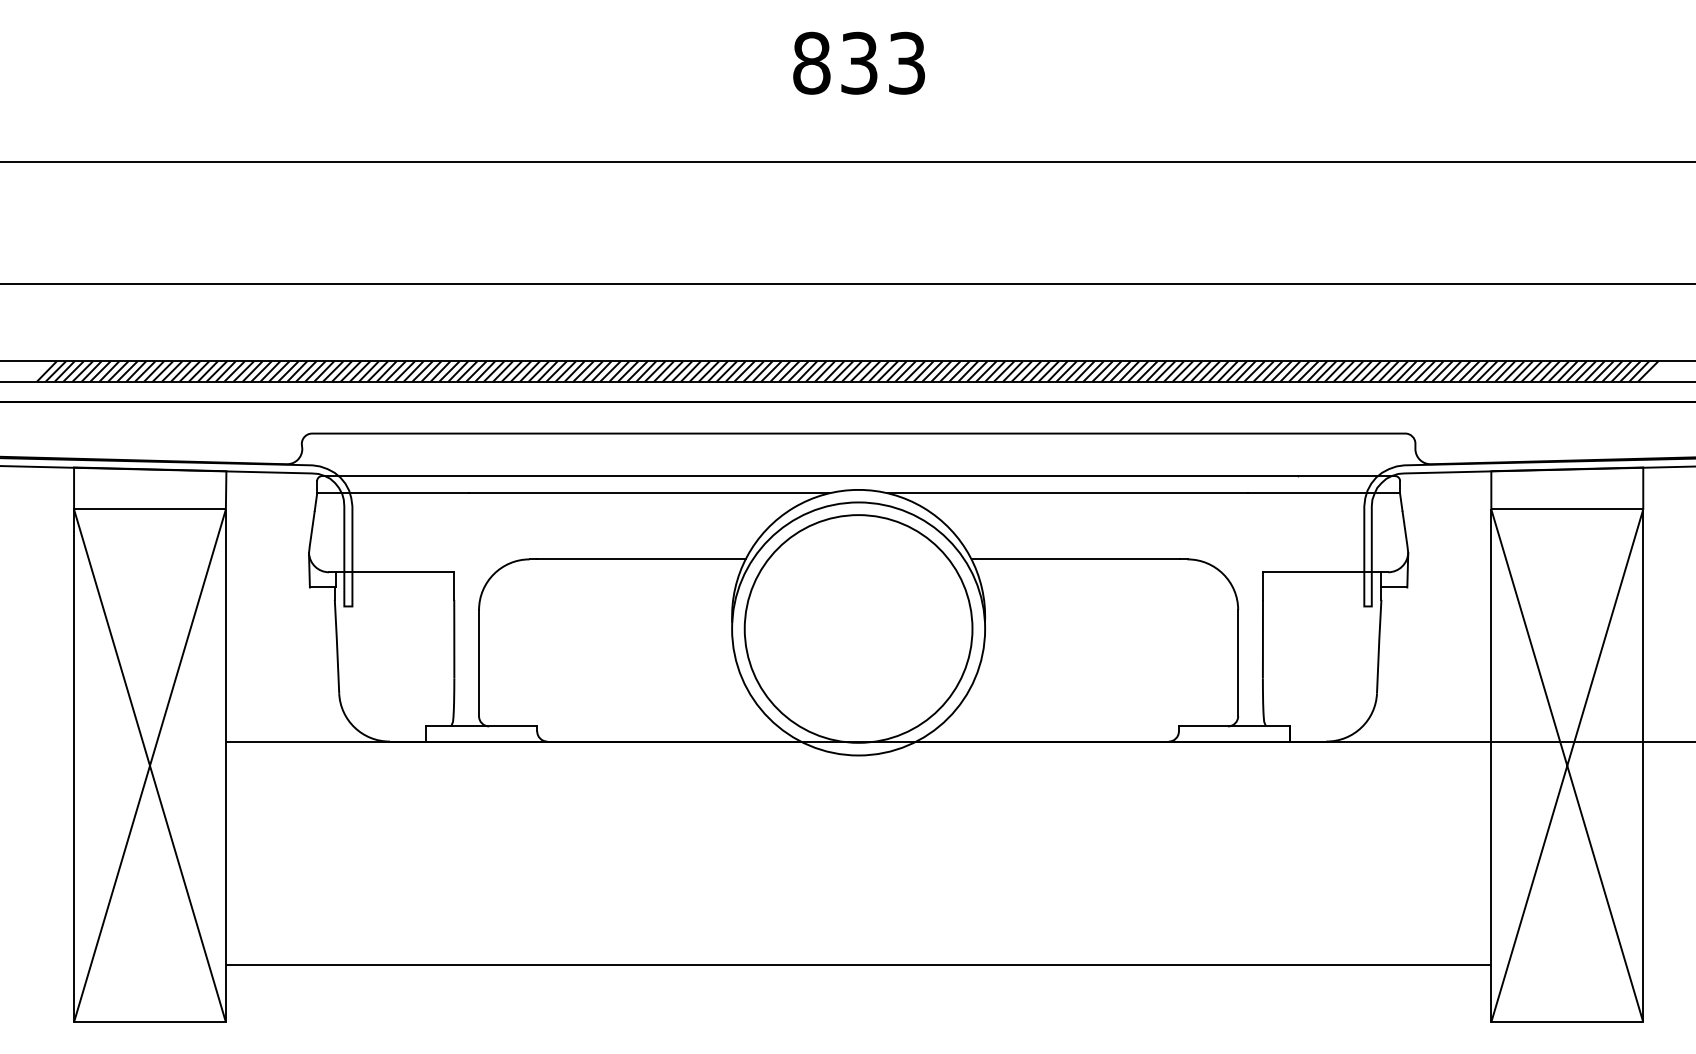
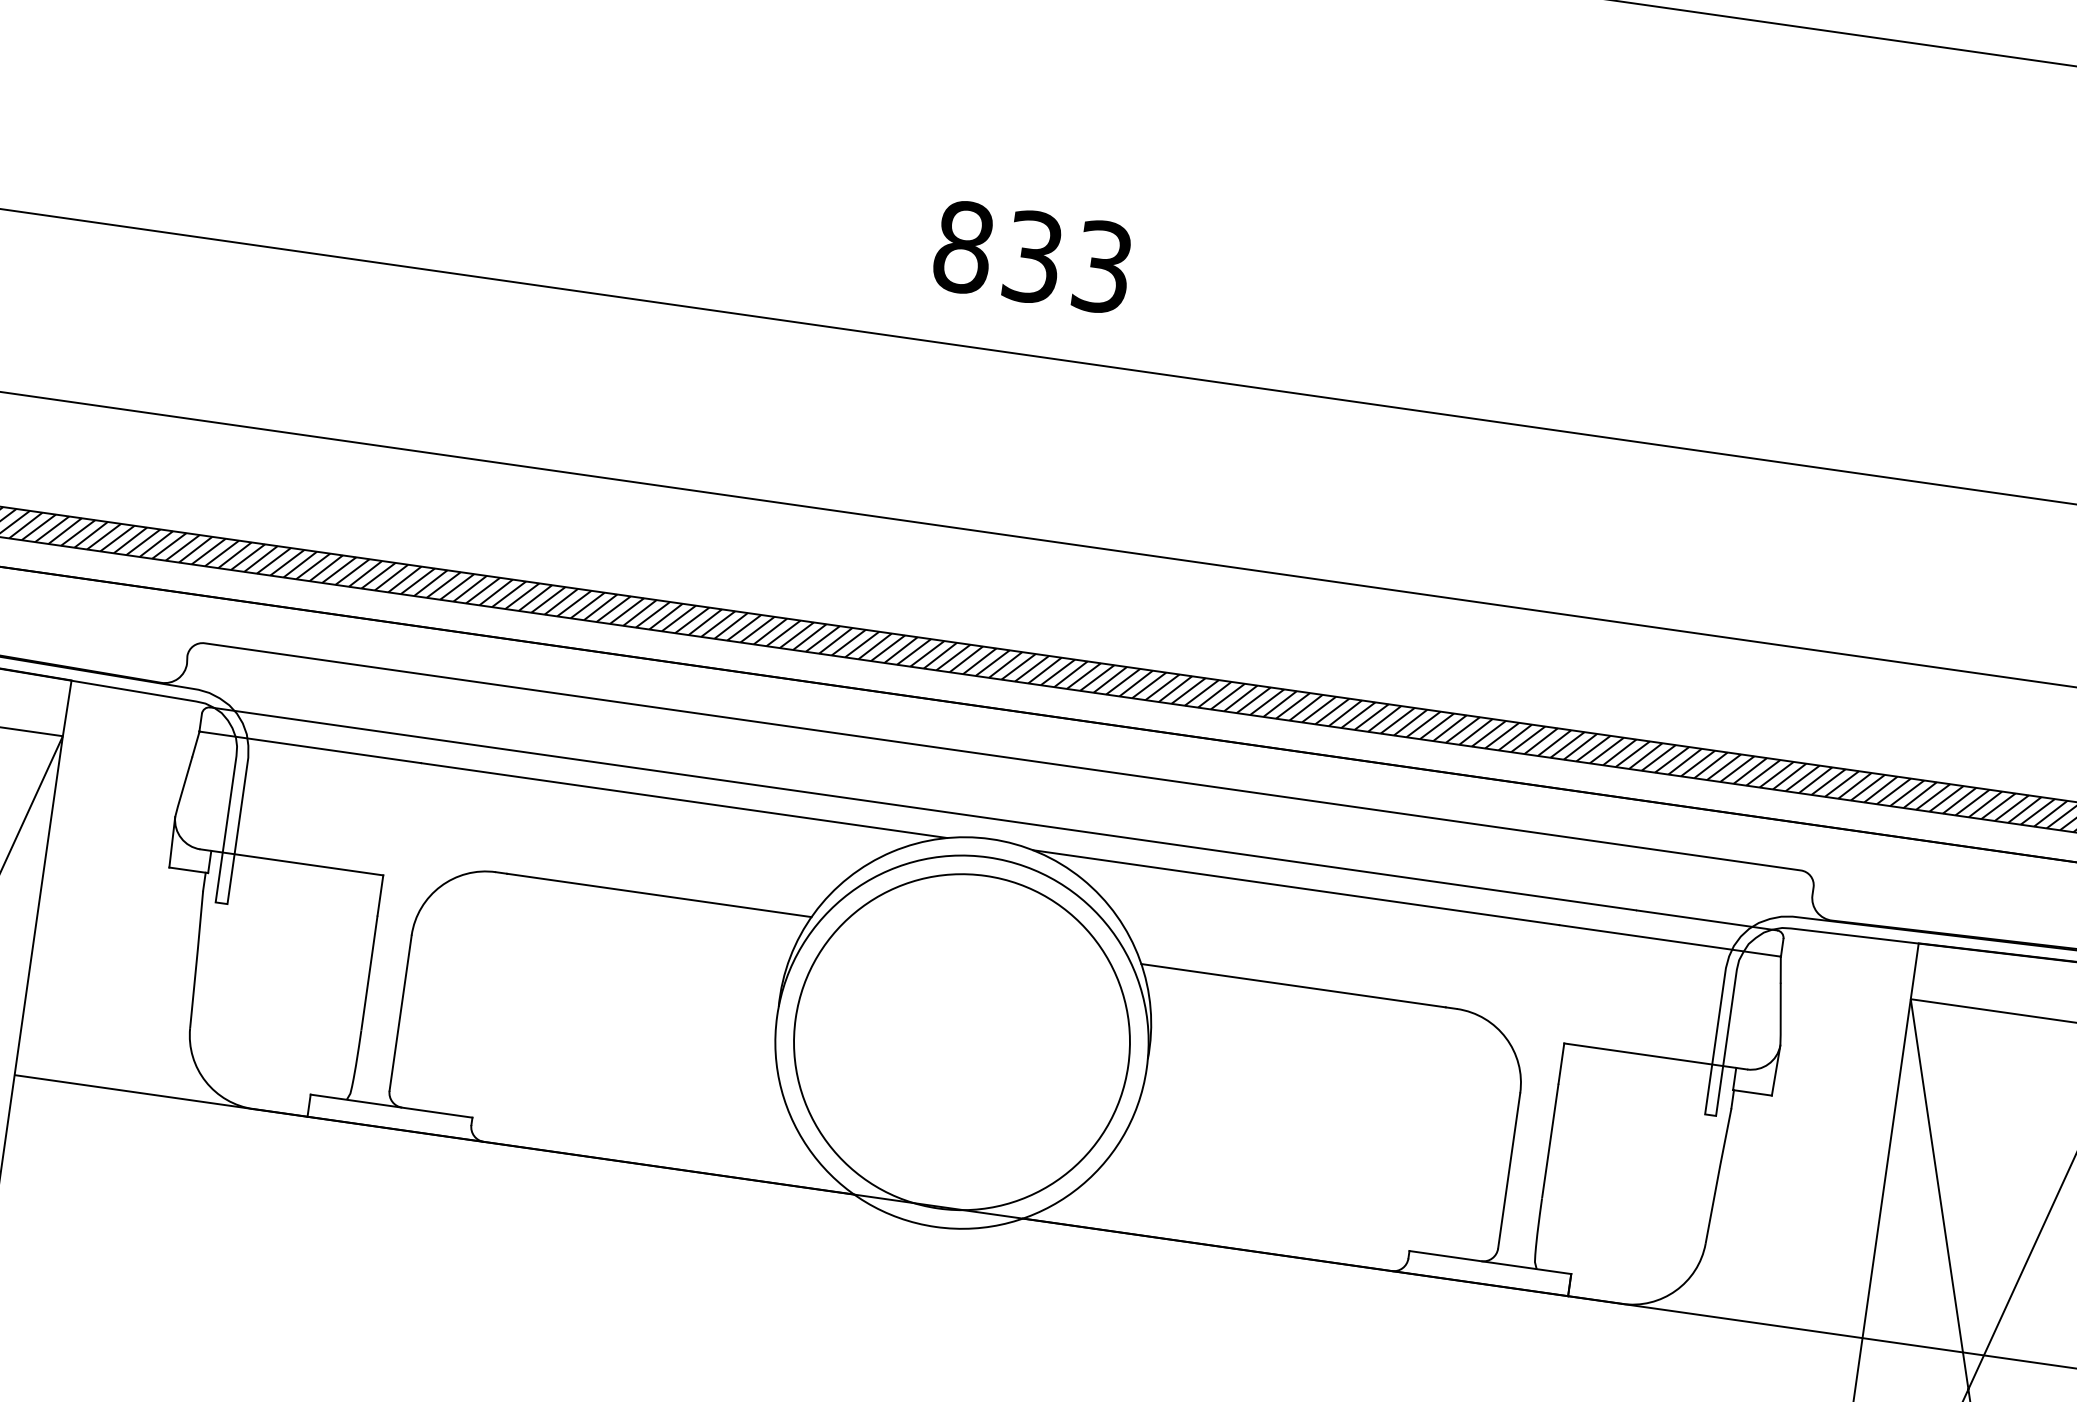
text: (858, 62) -> (1032, 255), moved

